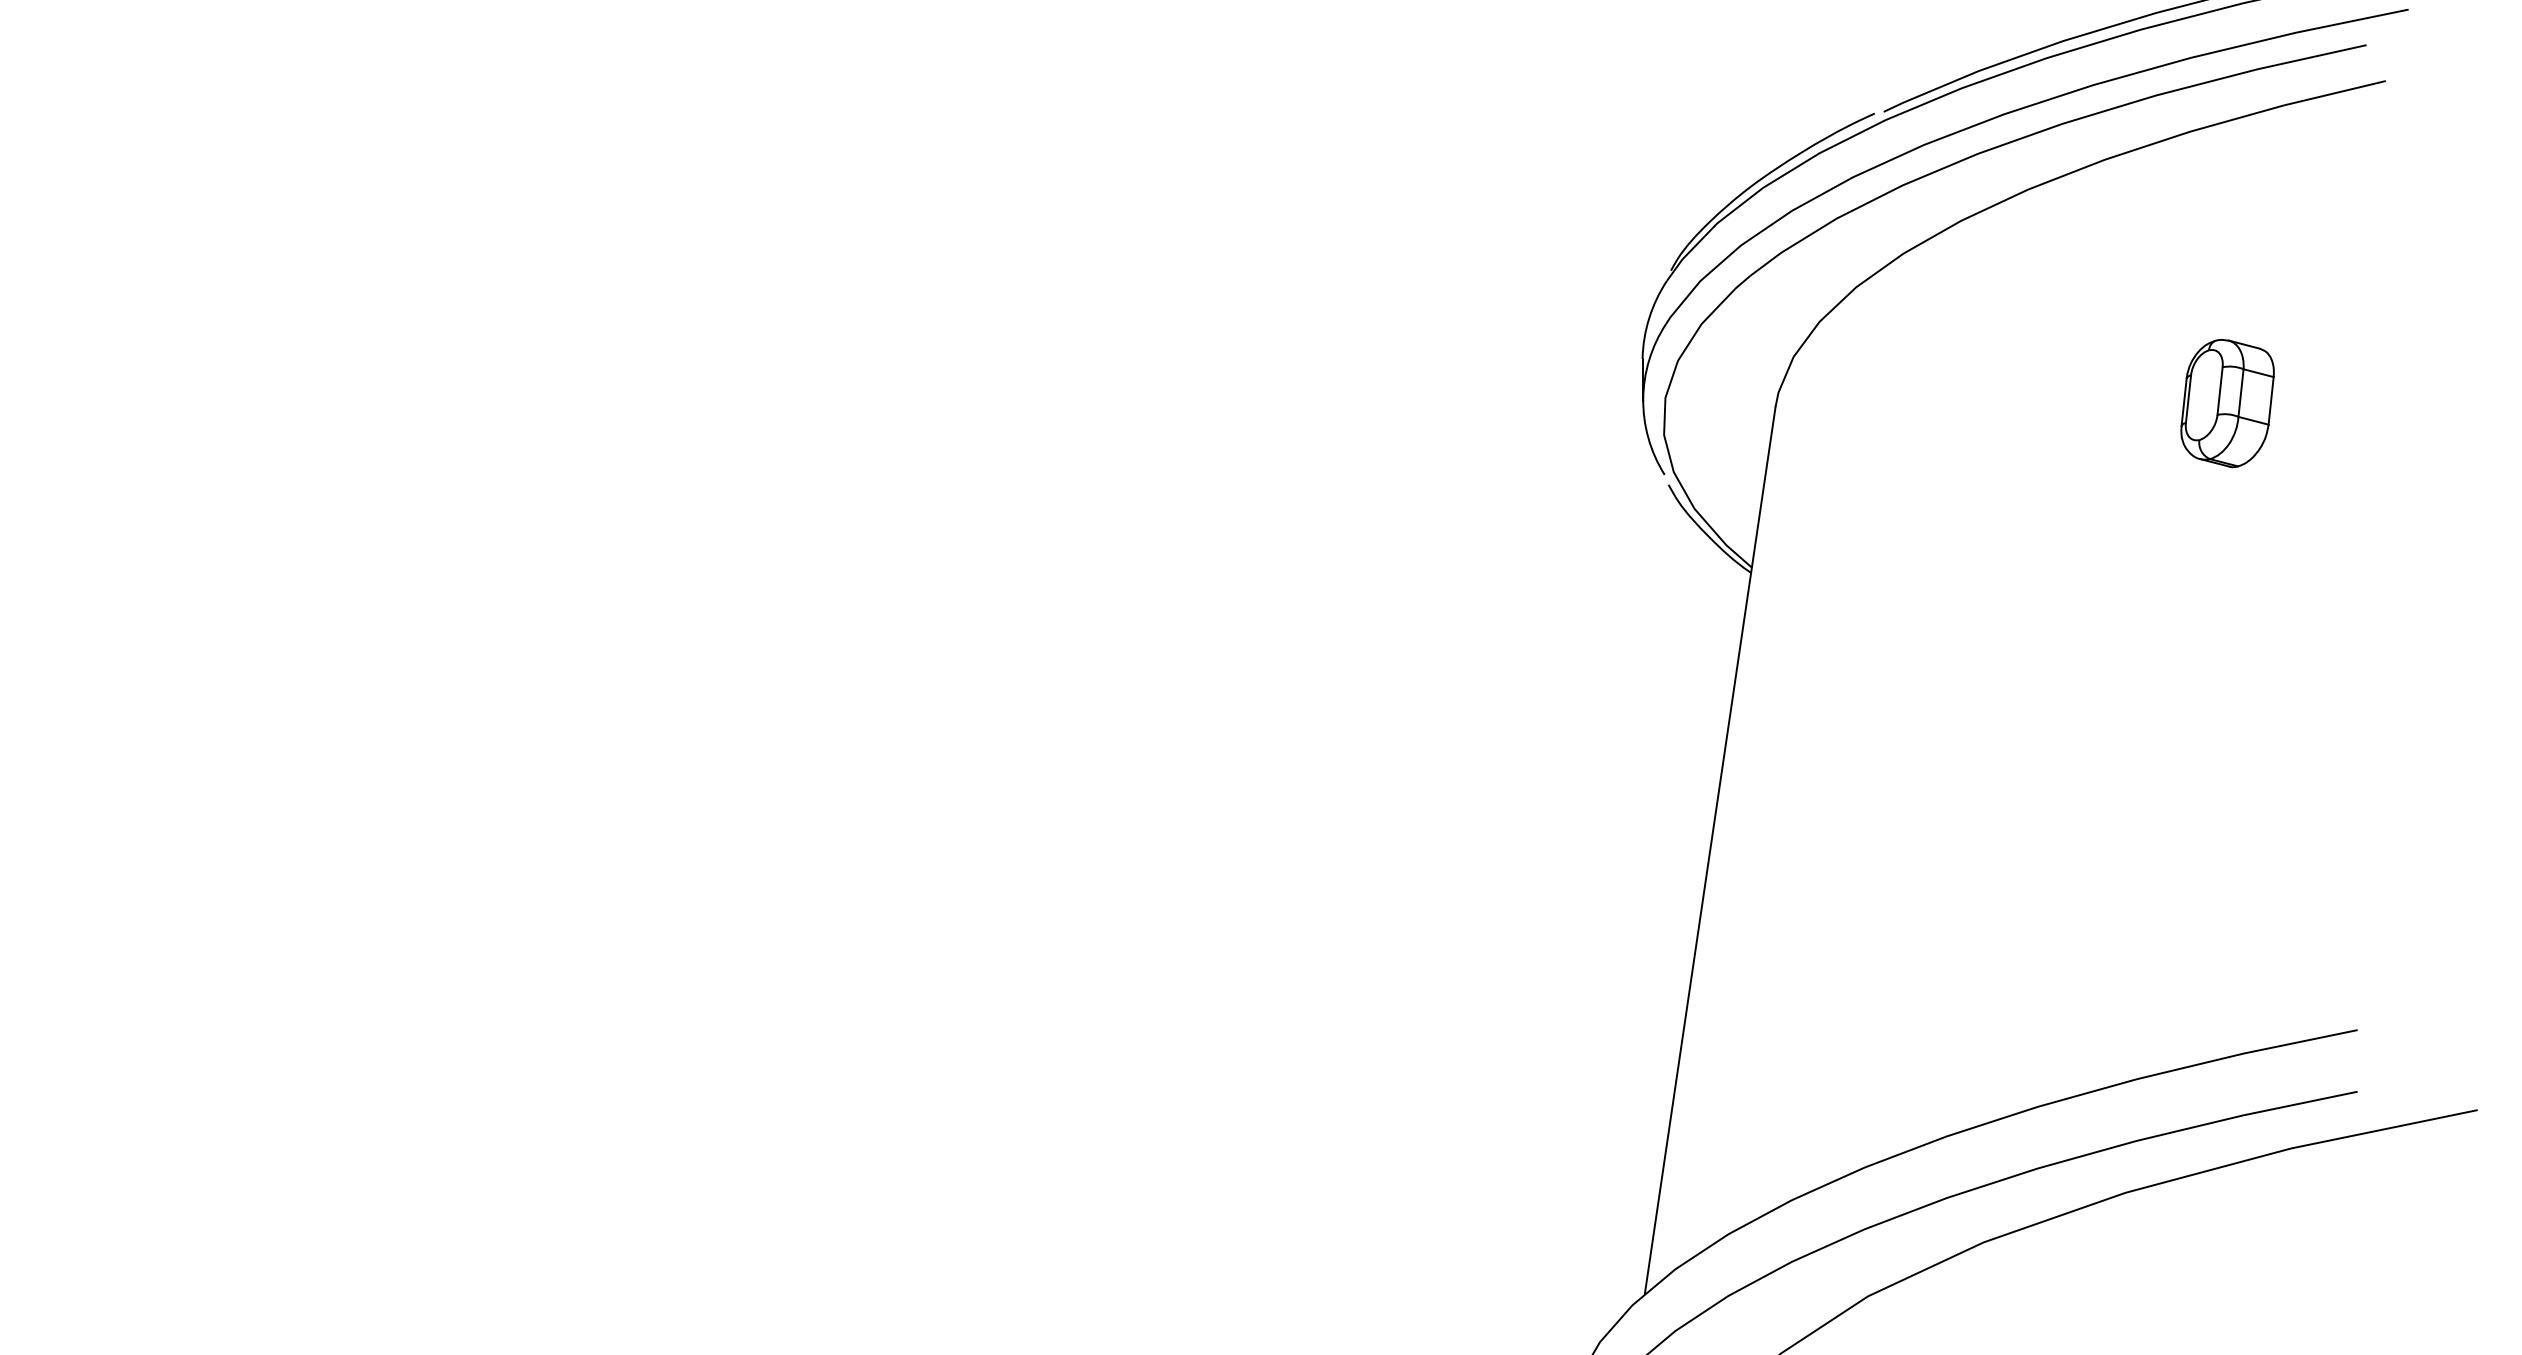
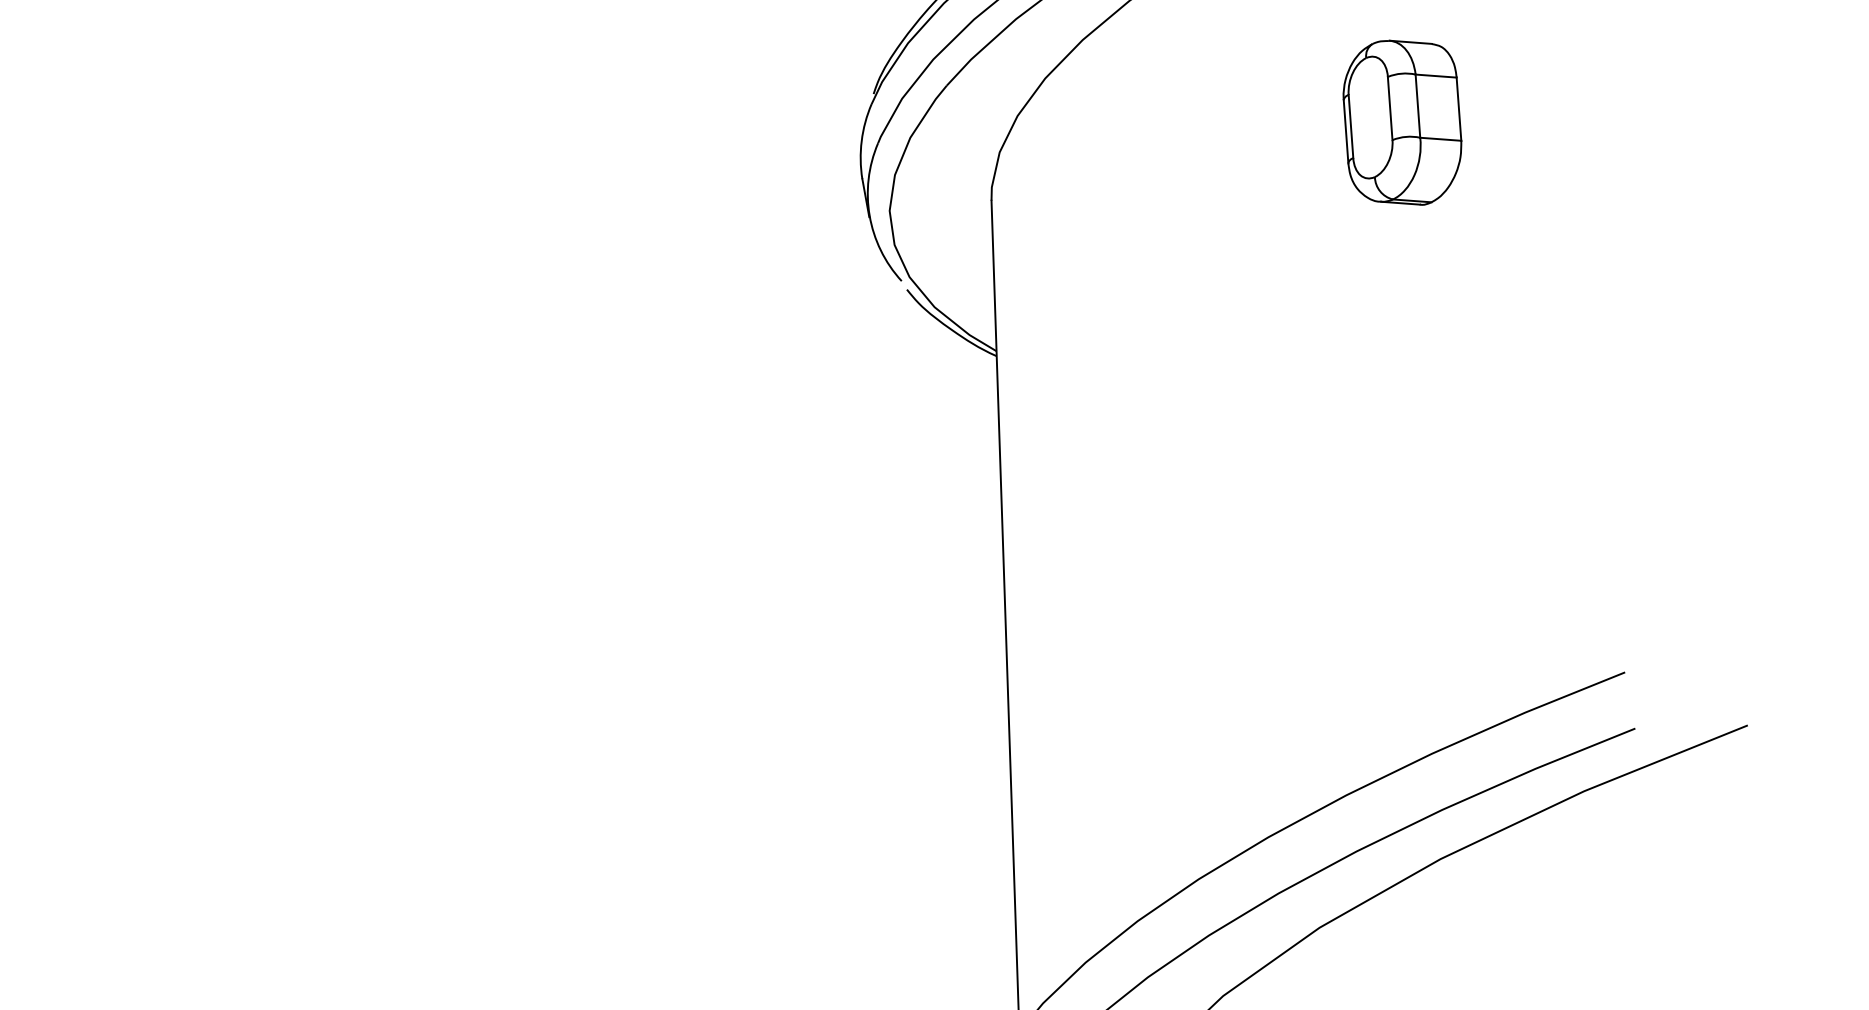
part: (2227, 403) -> (1402, 122), size x1.43

